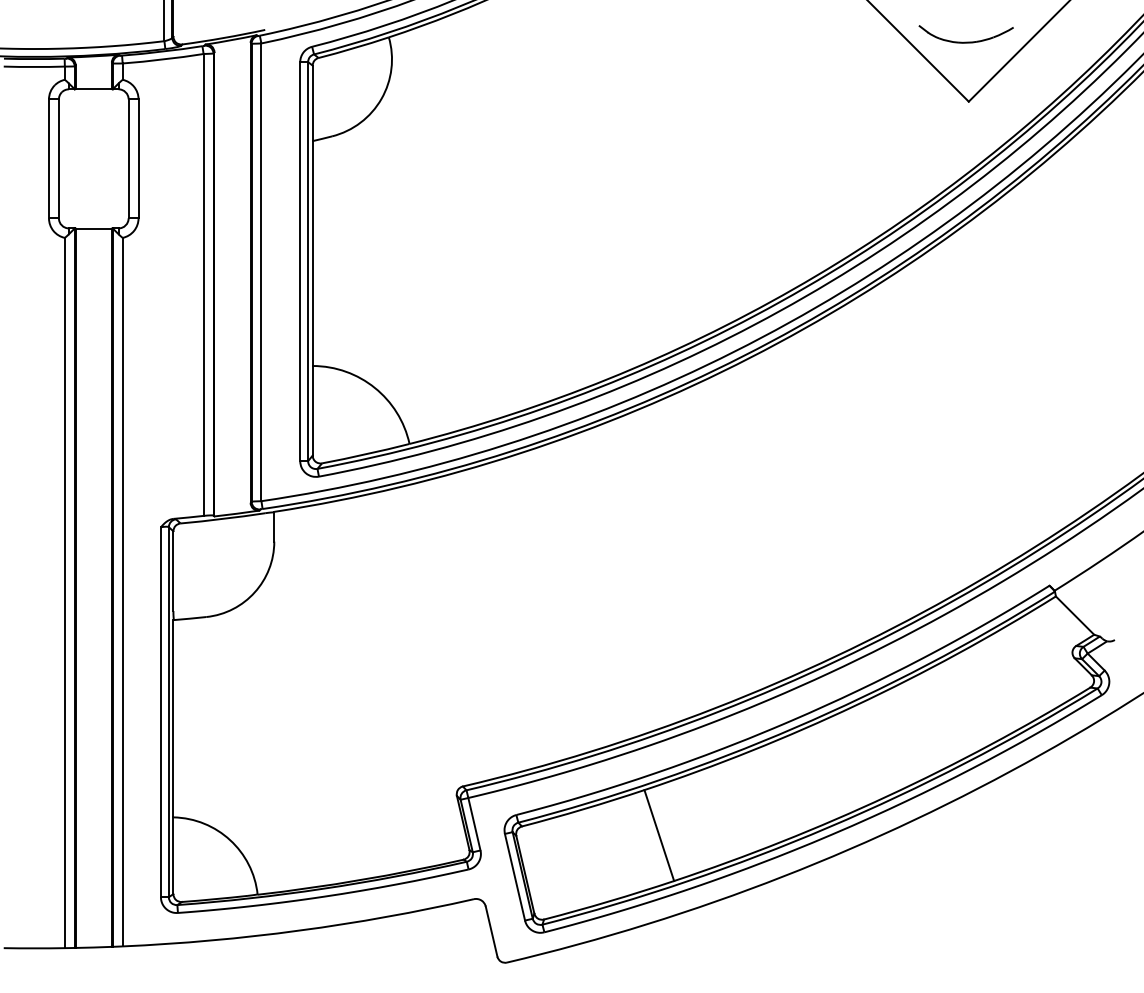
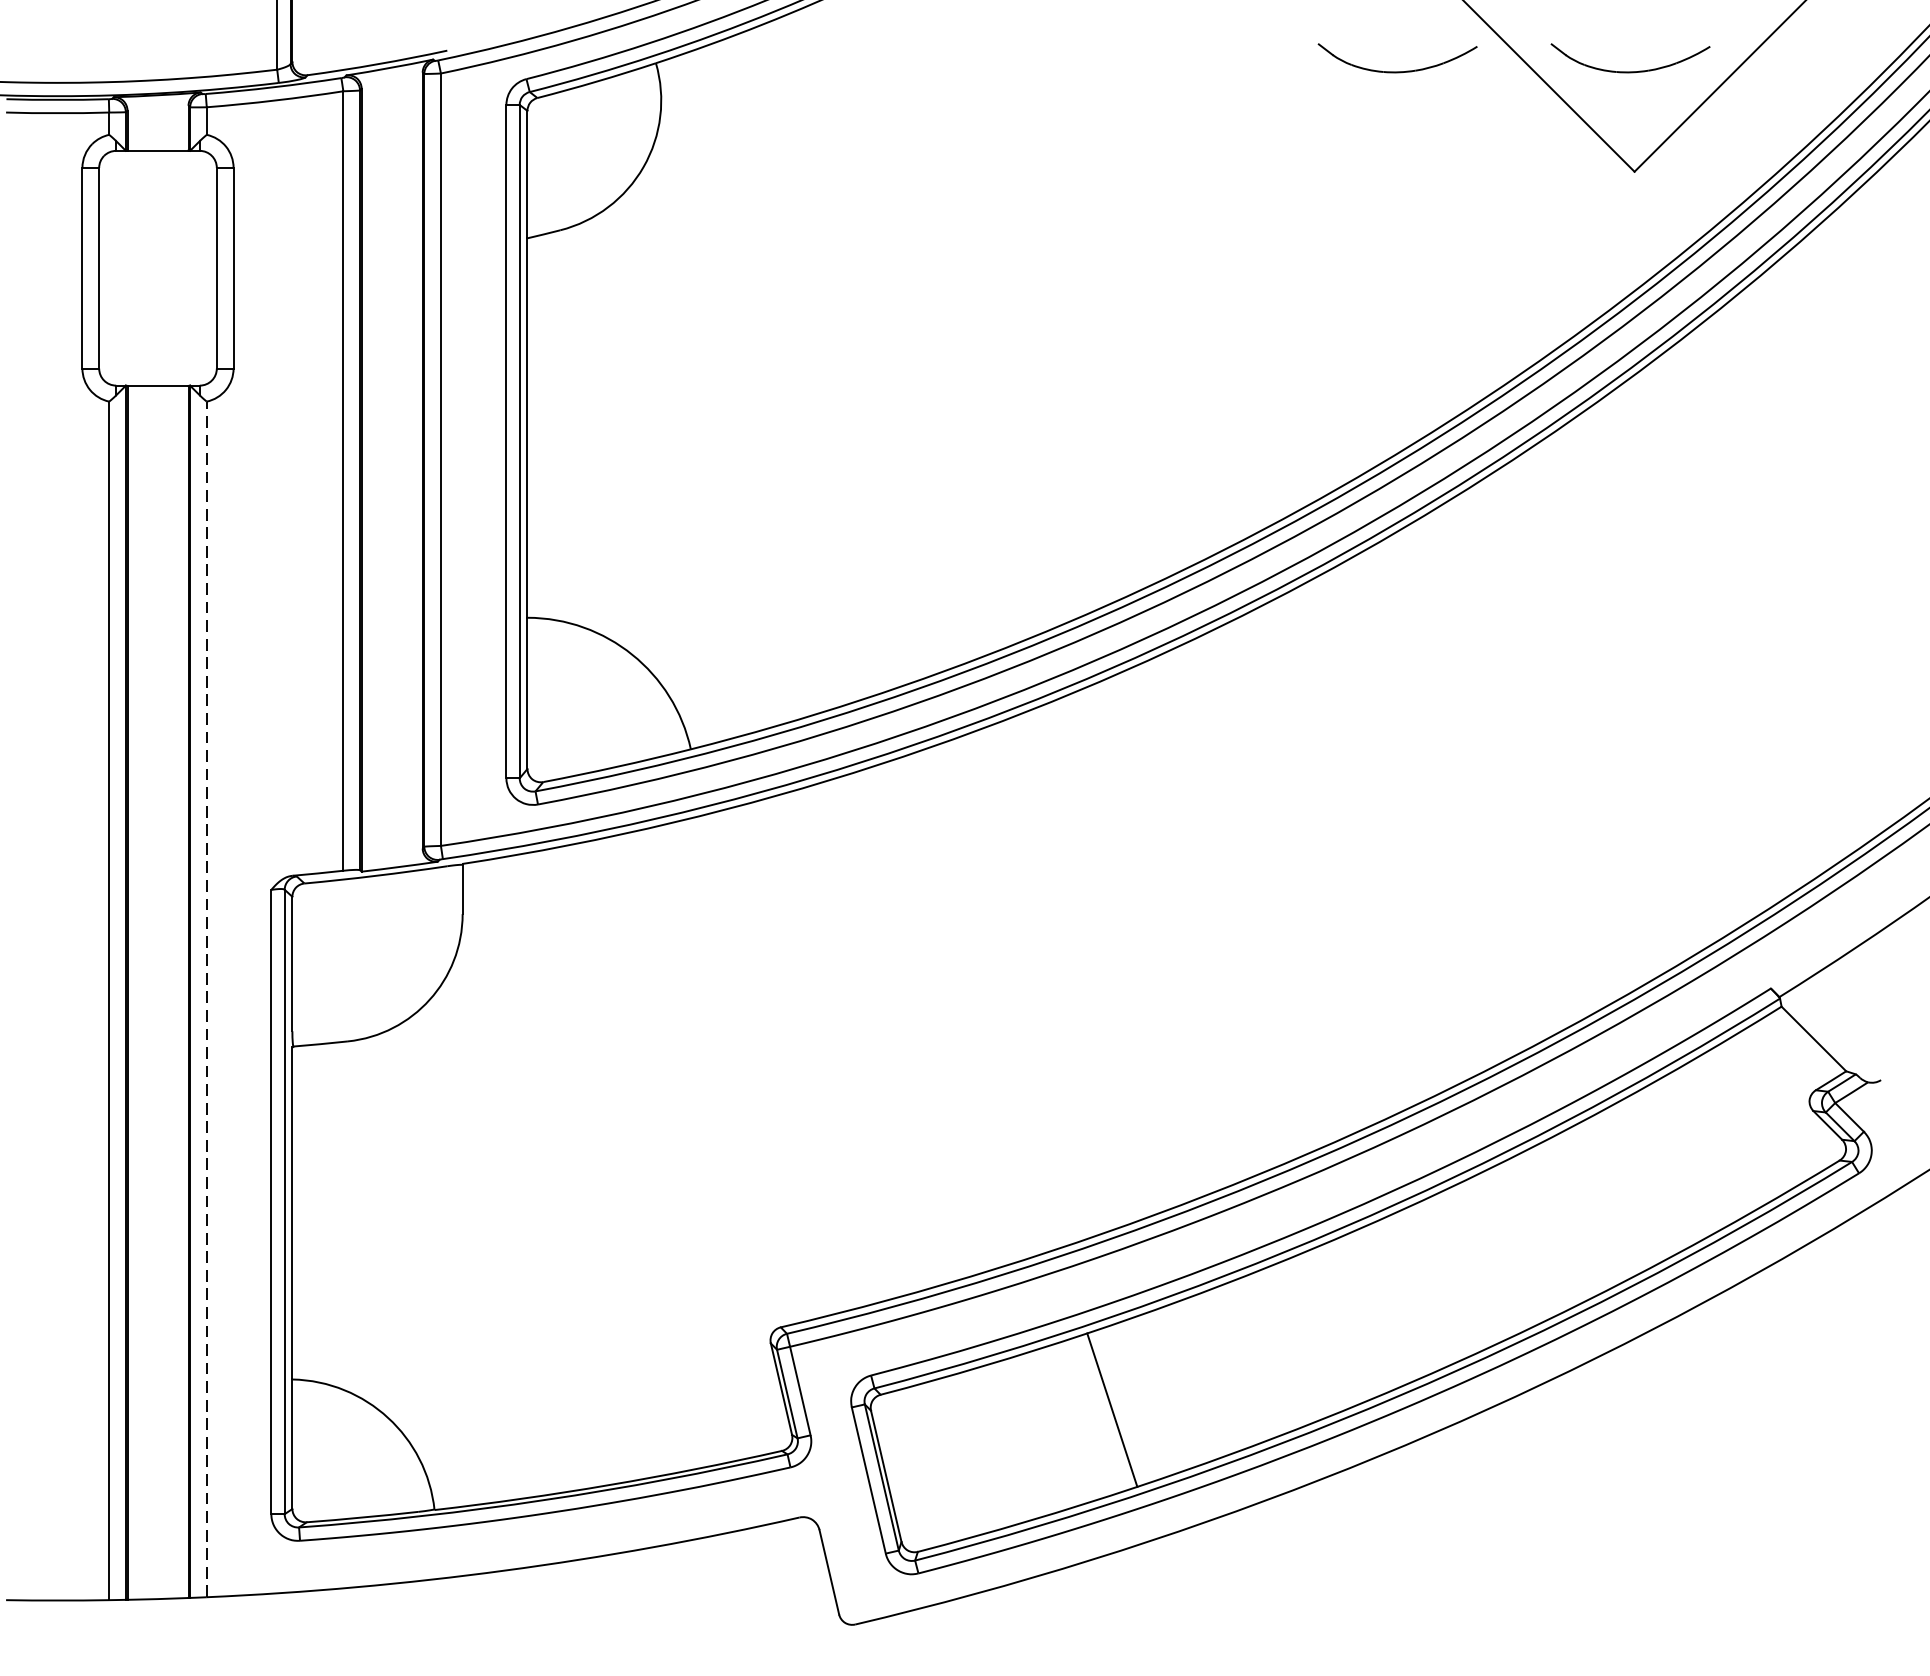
part: (827, 41) -> (1396, 70), added
line: (122, 591) -> (206, 998), solid -> dashed

